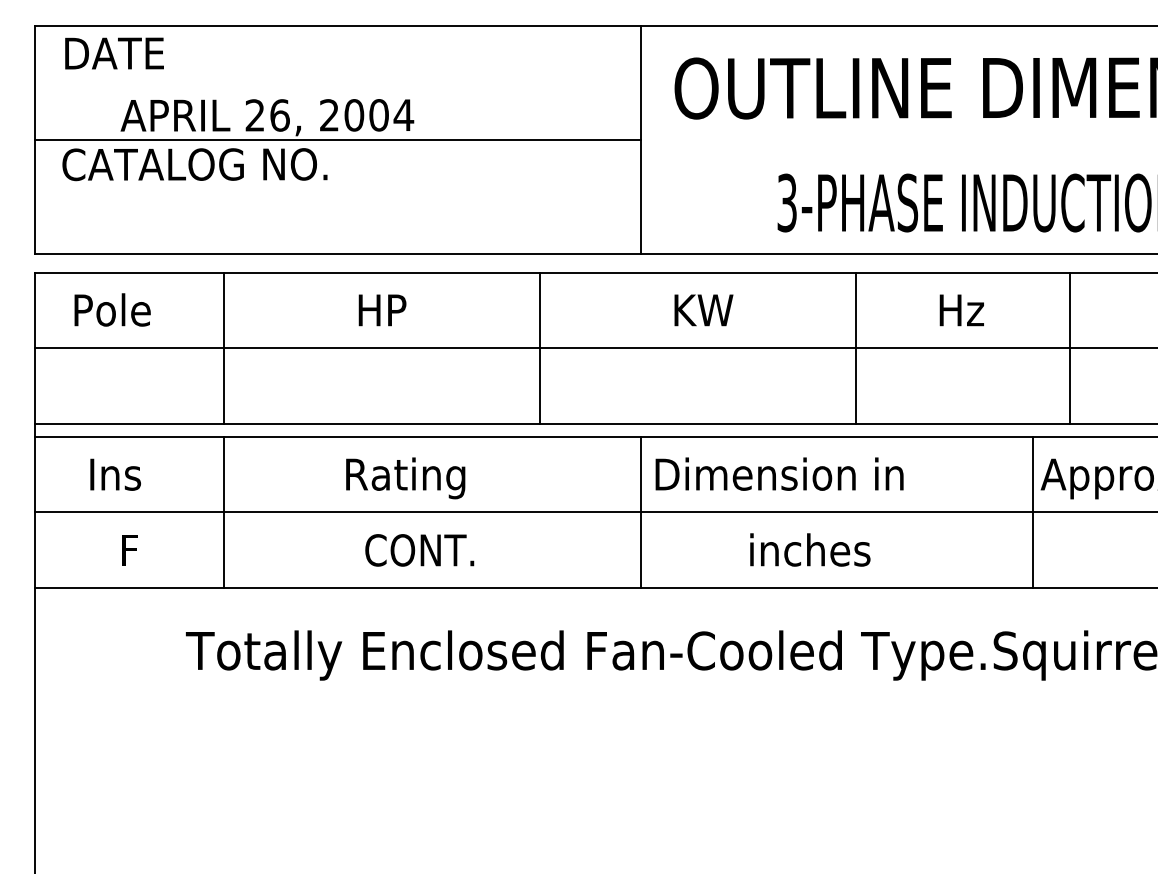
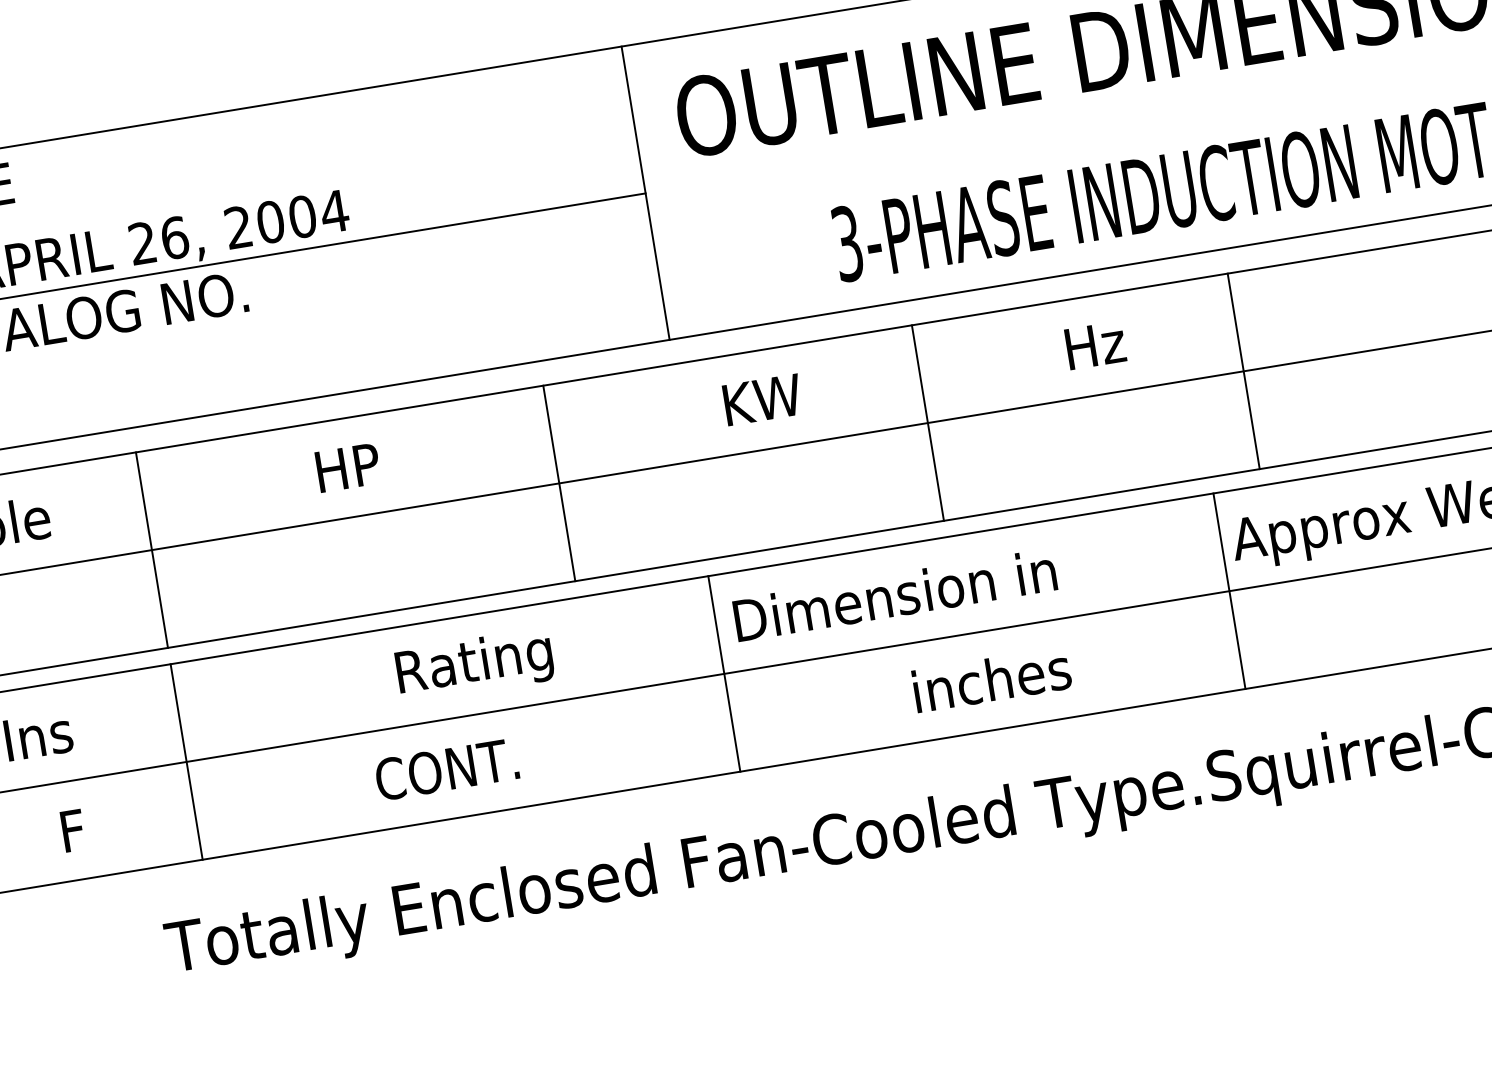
line: (855, 348) -> (927, 423), moved
text: (405, 478) -> (474, 665), moved
text: (810, 549) -> (992, 679), moved

